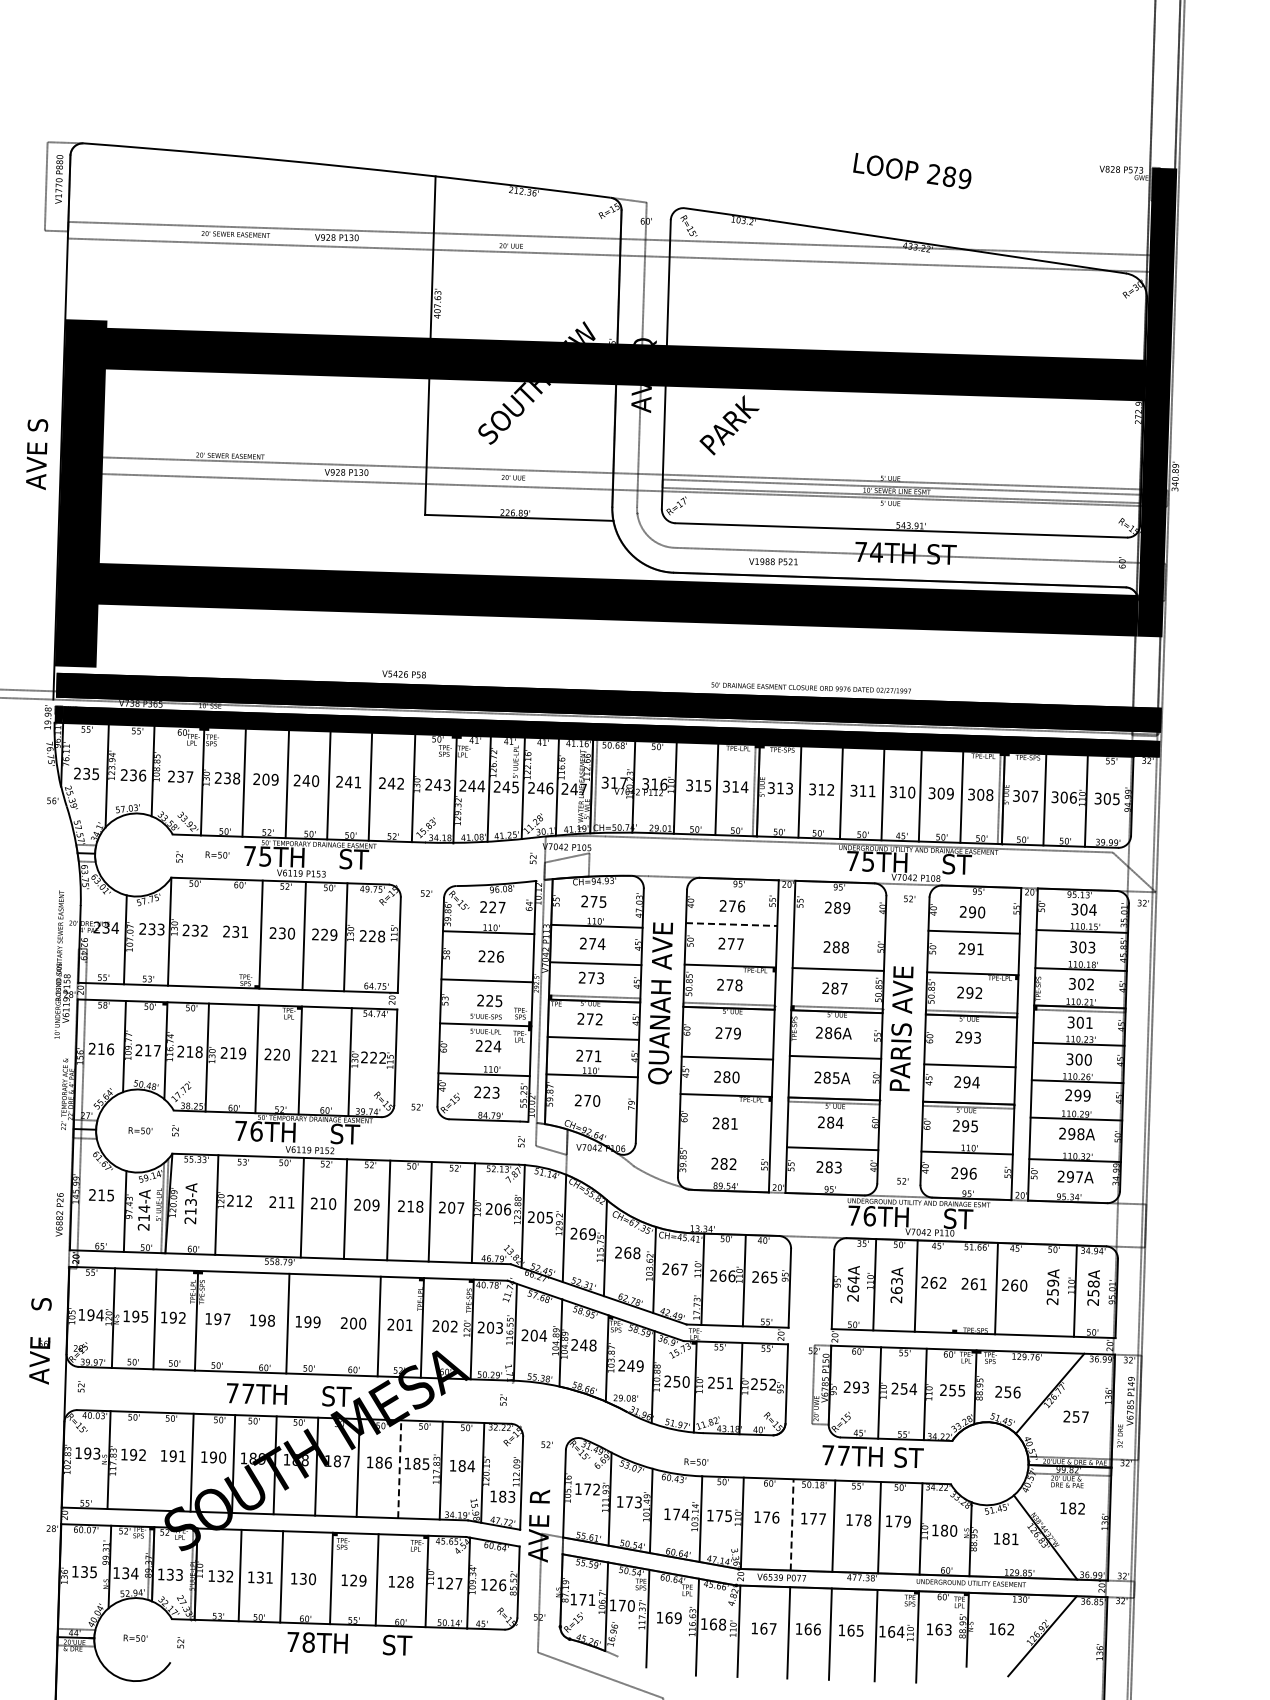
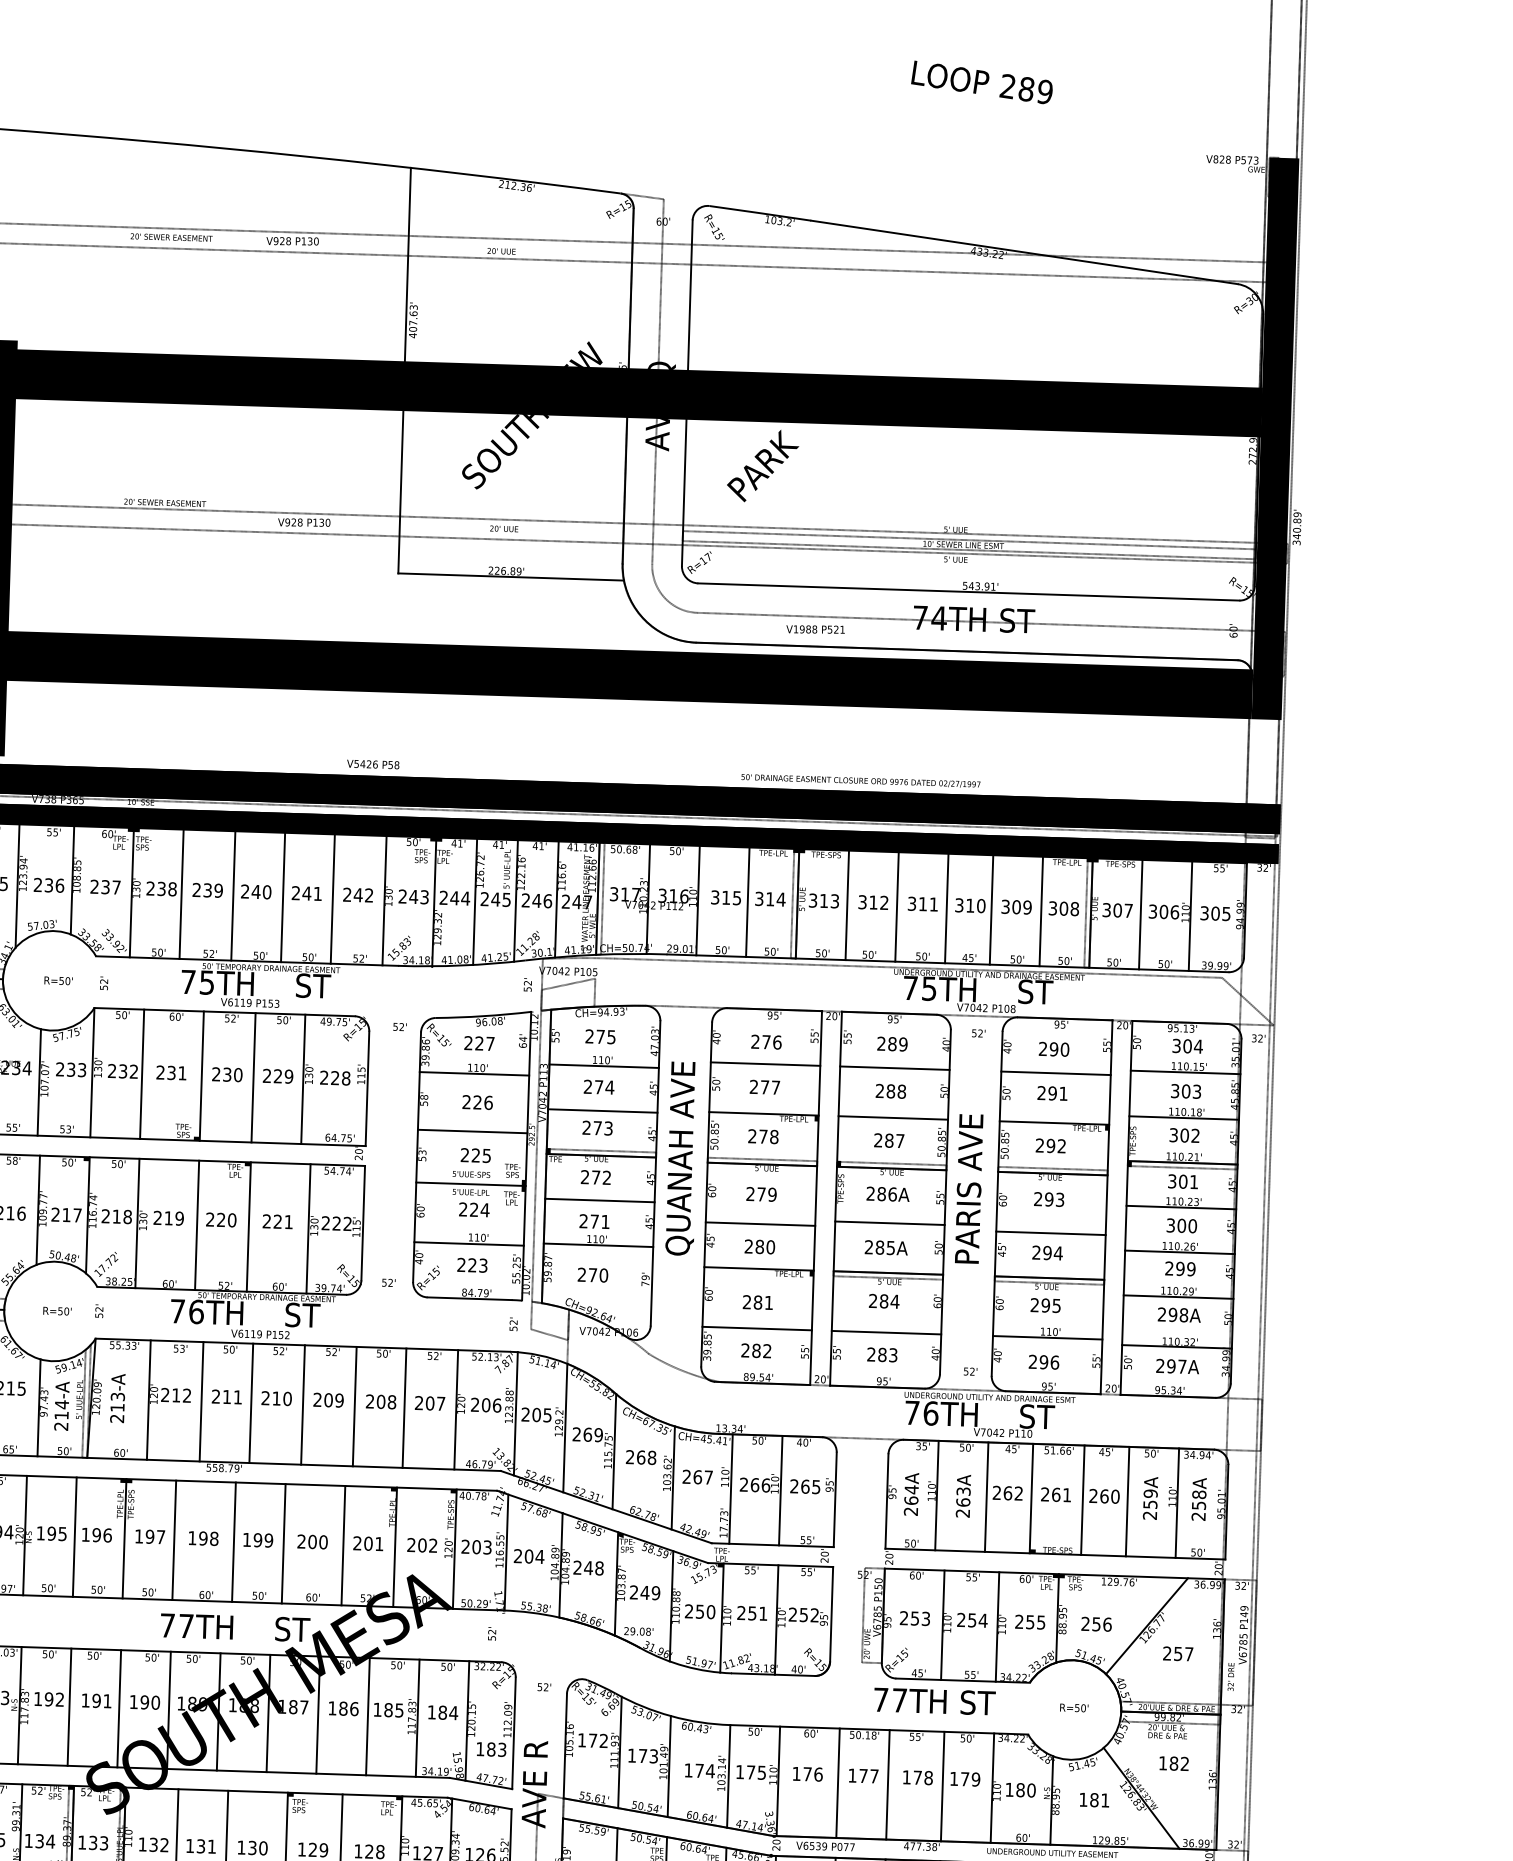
text: (912, 170) -> (982, 81), moved
text: (265, 779) -> (207, 890), 209 -> 239
text: (217, 854) -> (58, 980), moved
line: (731, 924) -> (765, 1064), dashed -> solid
line: (839, 927) -> (894, 1067), added
line: (210, 933) -> (141, 1074), added
line: (724, 1144) -> (756, 1327), added
line: (260, 1206) -> (201, 1401), added
text: (410, 1206) -> (380, 1401), 218 -> 208
line: (953, 1286) -> (1031, 1497), added
line: (1033, 1289) -> (1127, 1501), added
text: (181, 1317) -> (106, 1534), 192 -> 196
line: (237, 1321) -> (173, 1539), added
line: (328, 1324) -> (282, 1543), added
text: (856, 1387) -> (915, 1618), 293 -> 253
line: (150, 1461) -> (69, 1707), added
text: (696, 1461) -> (1074, 1707), moved
line: (399, 1469) -> (367, 1716), dashed -> solid
line: (792, 1524) -> (838, 1782), dashed -> solid

